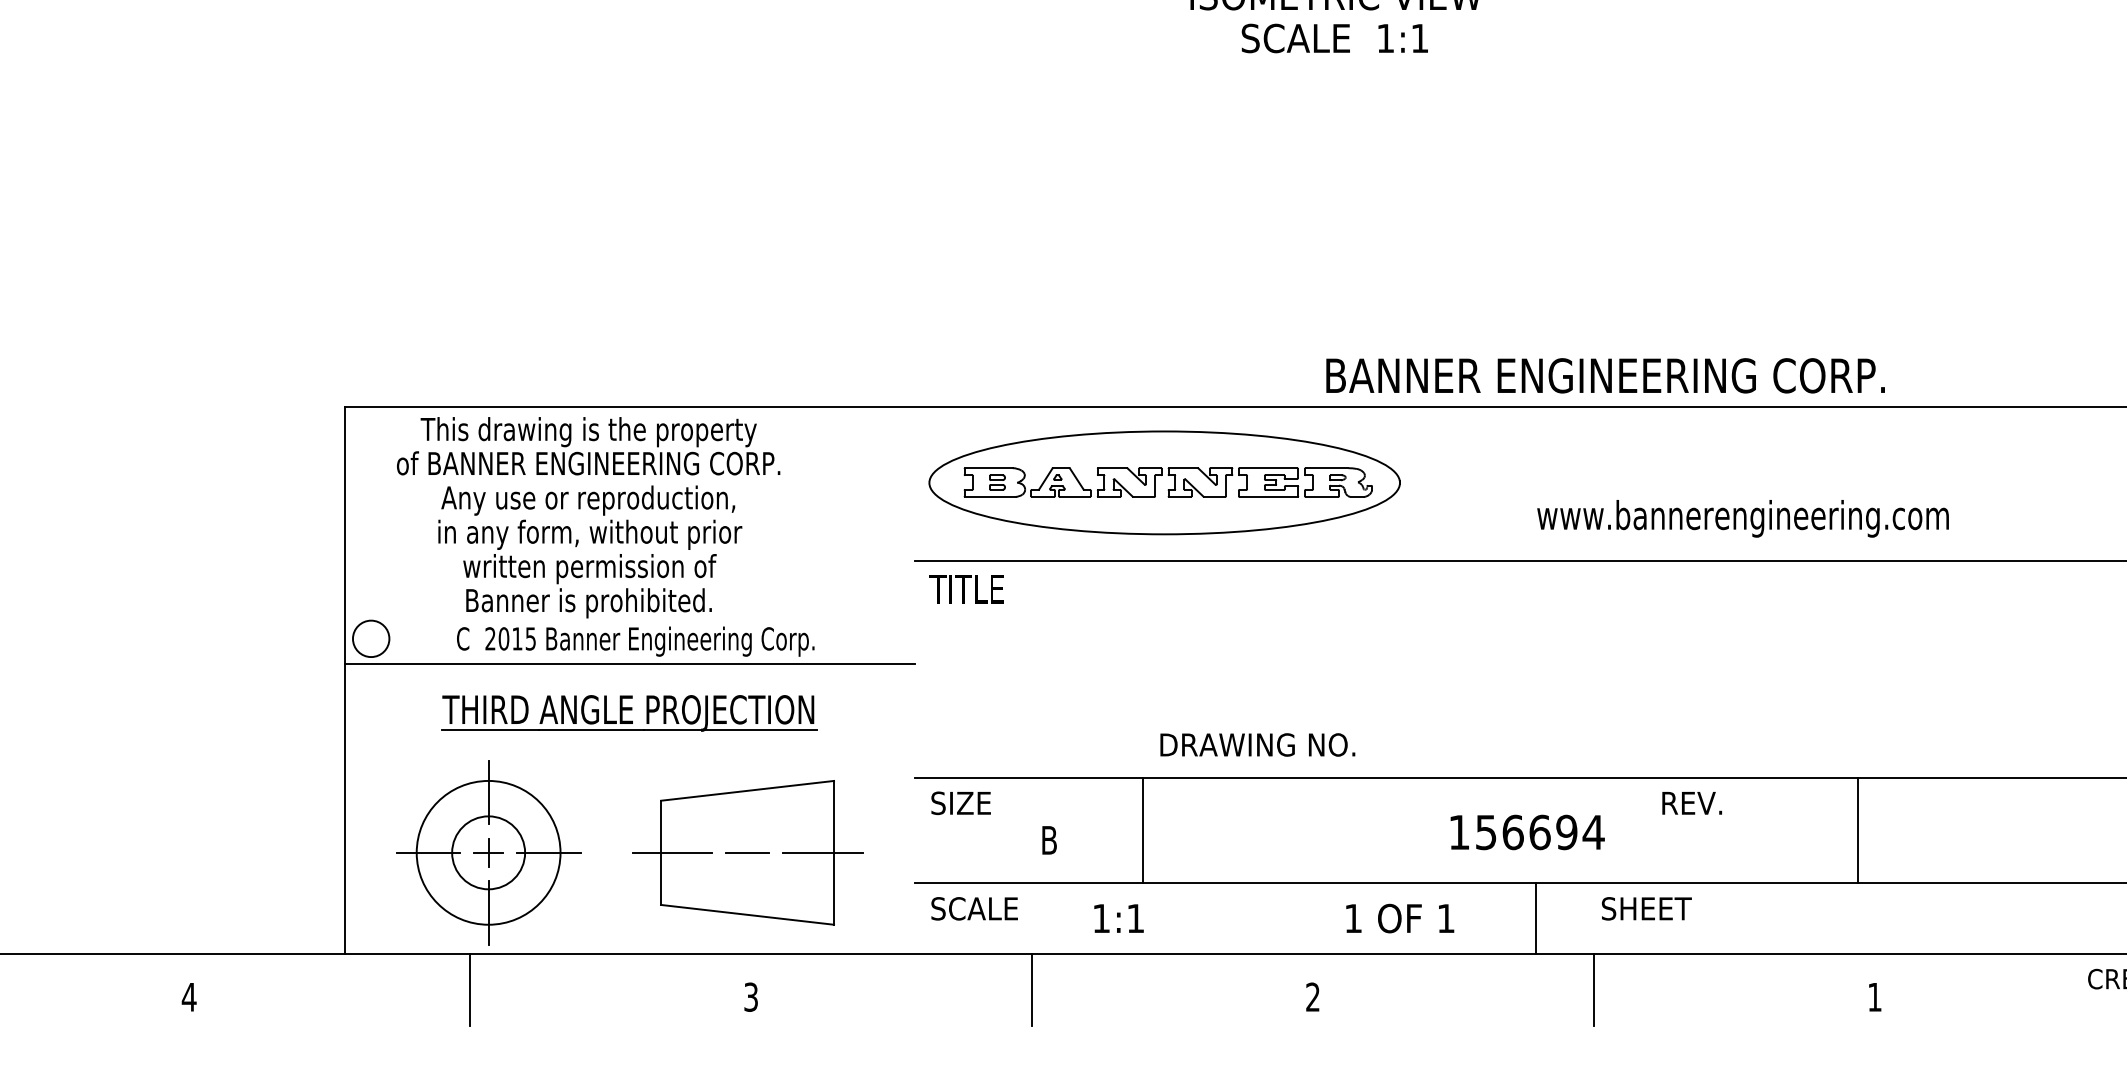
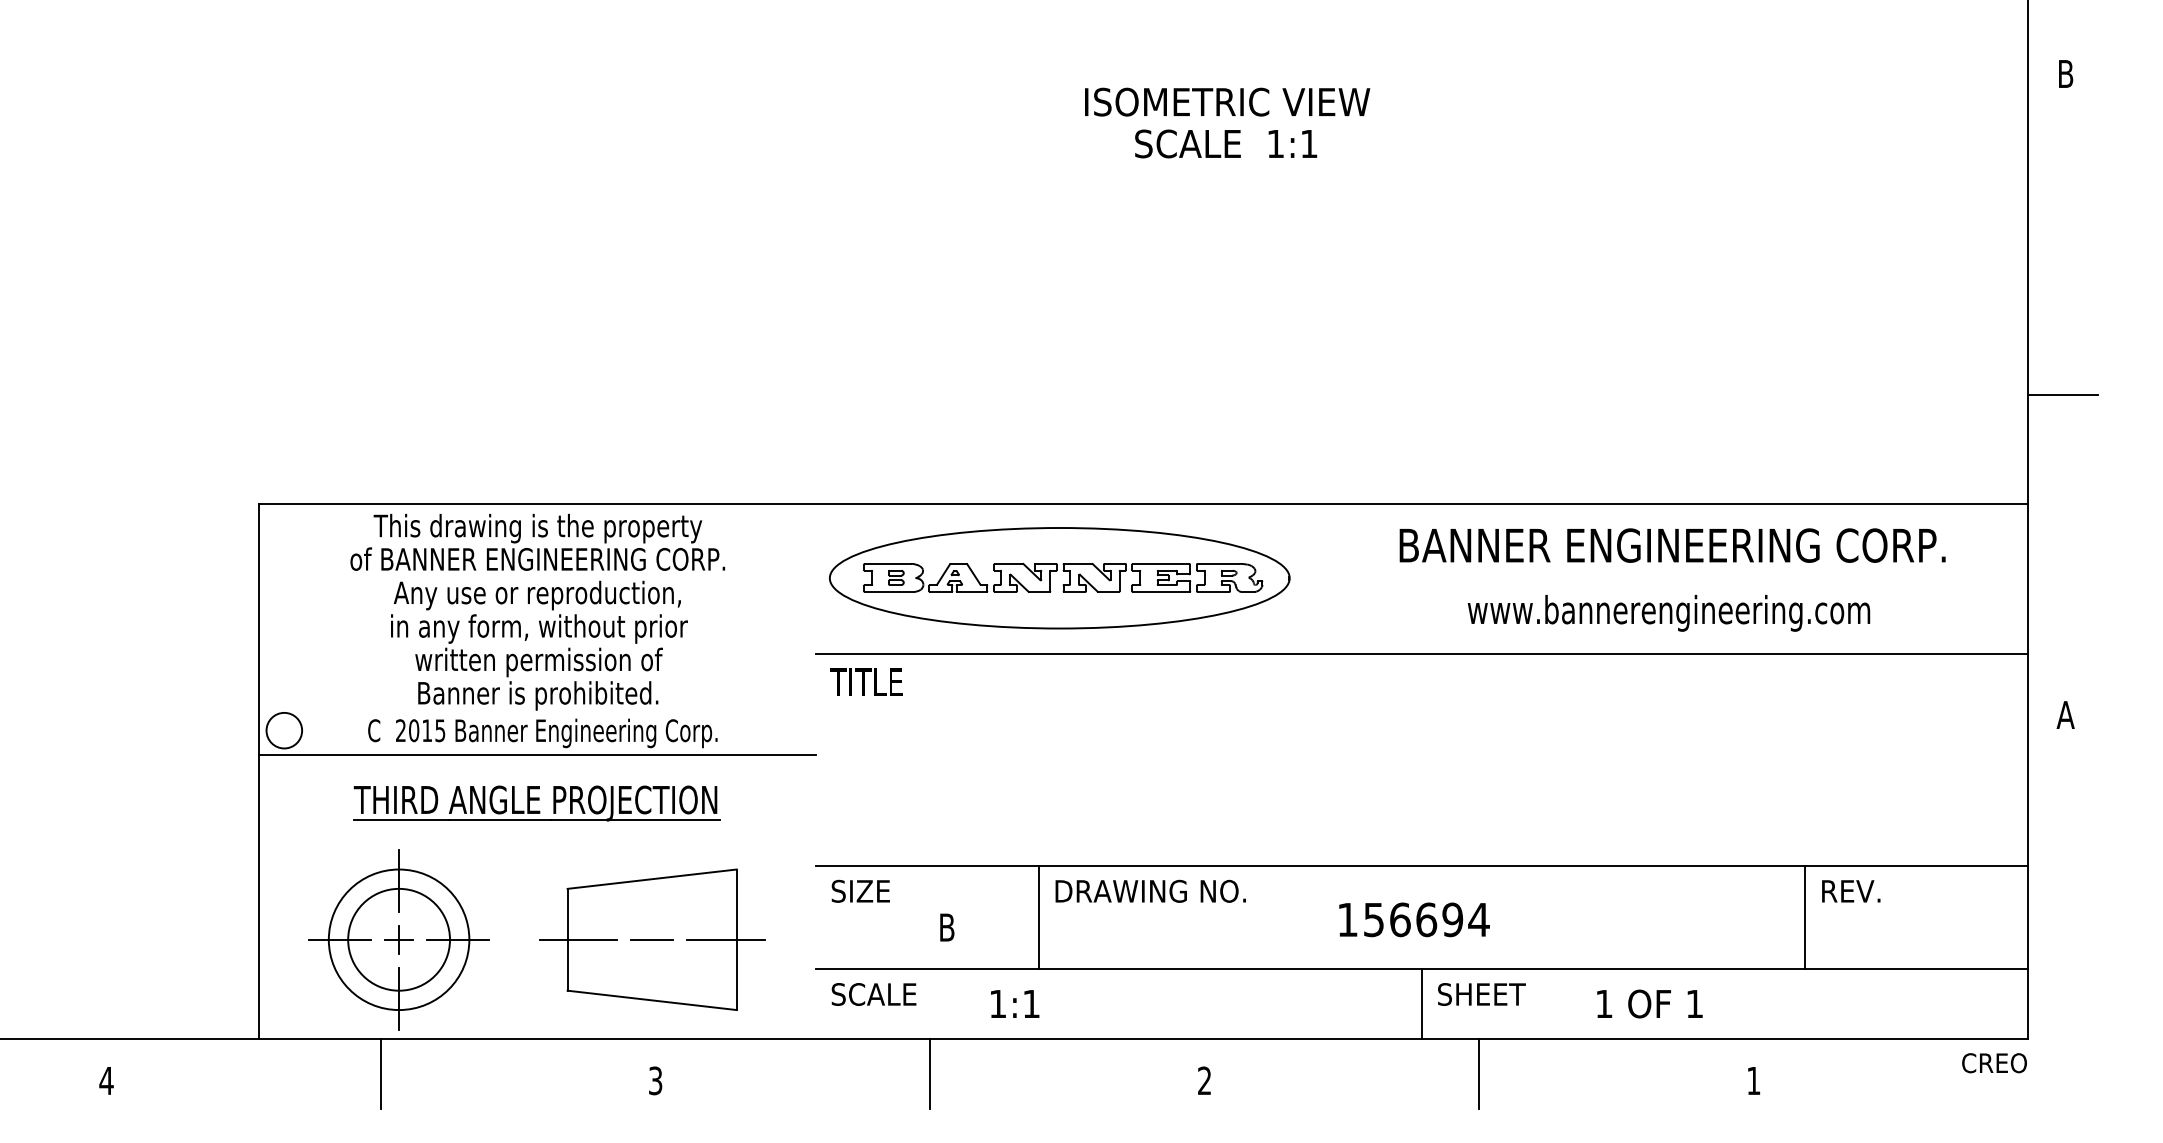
text: (1605, 375) -> (1672, 545), moved
text: (588, 517) -> (537, 612), moved
text: (1742, 518) -> (1668, 613), moved
text: (1257, 744) -> (1150, 890), moved
text: (1692, 803) -> (1851, 891), moved
line: (1858, 830) -> (1805, 917), moved
circle: (489, 852) -> (399, 939), size x1.43
text: (1646, 908) -> (1481, 994), moved
text: (1399, 918) -> (1649, 1003), moved

